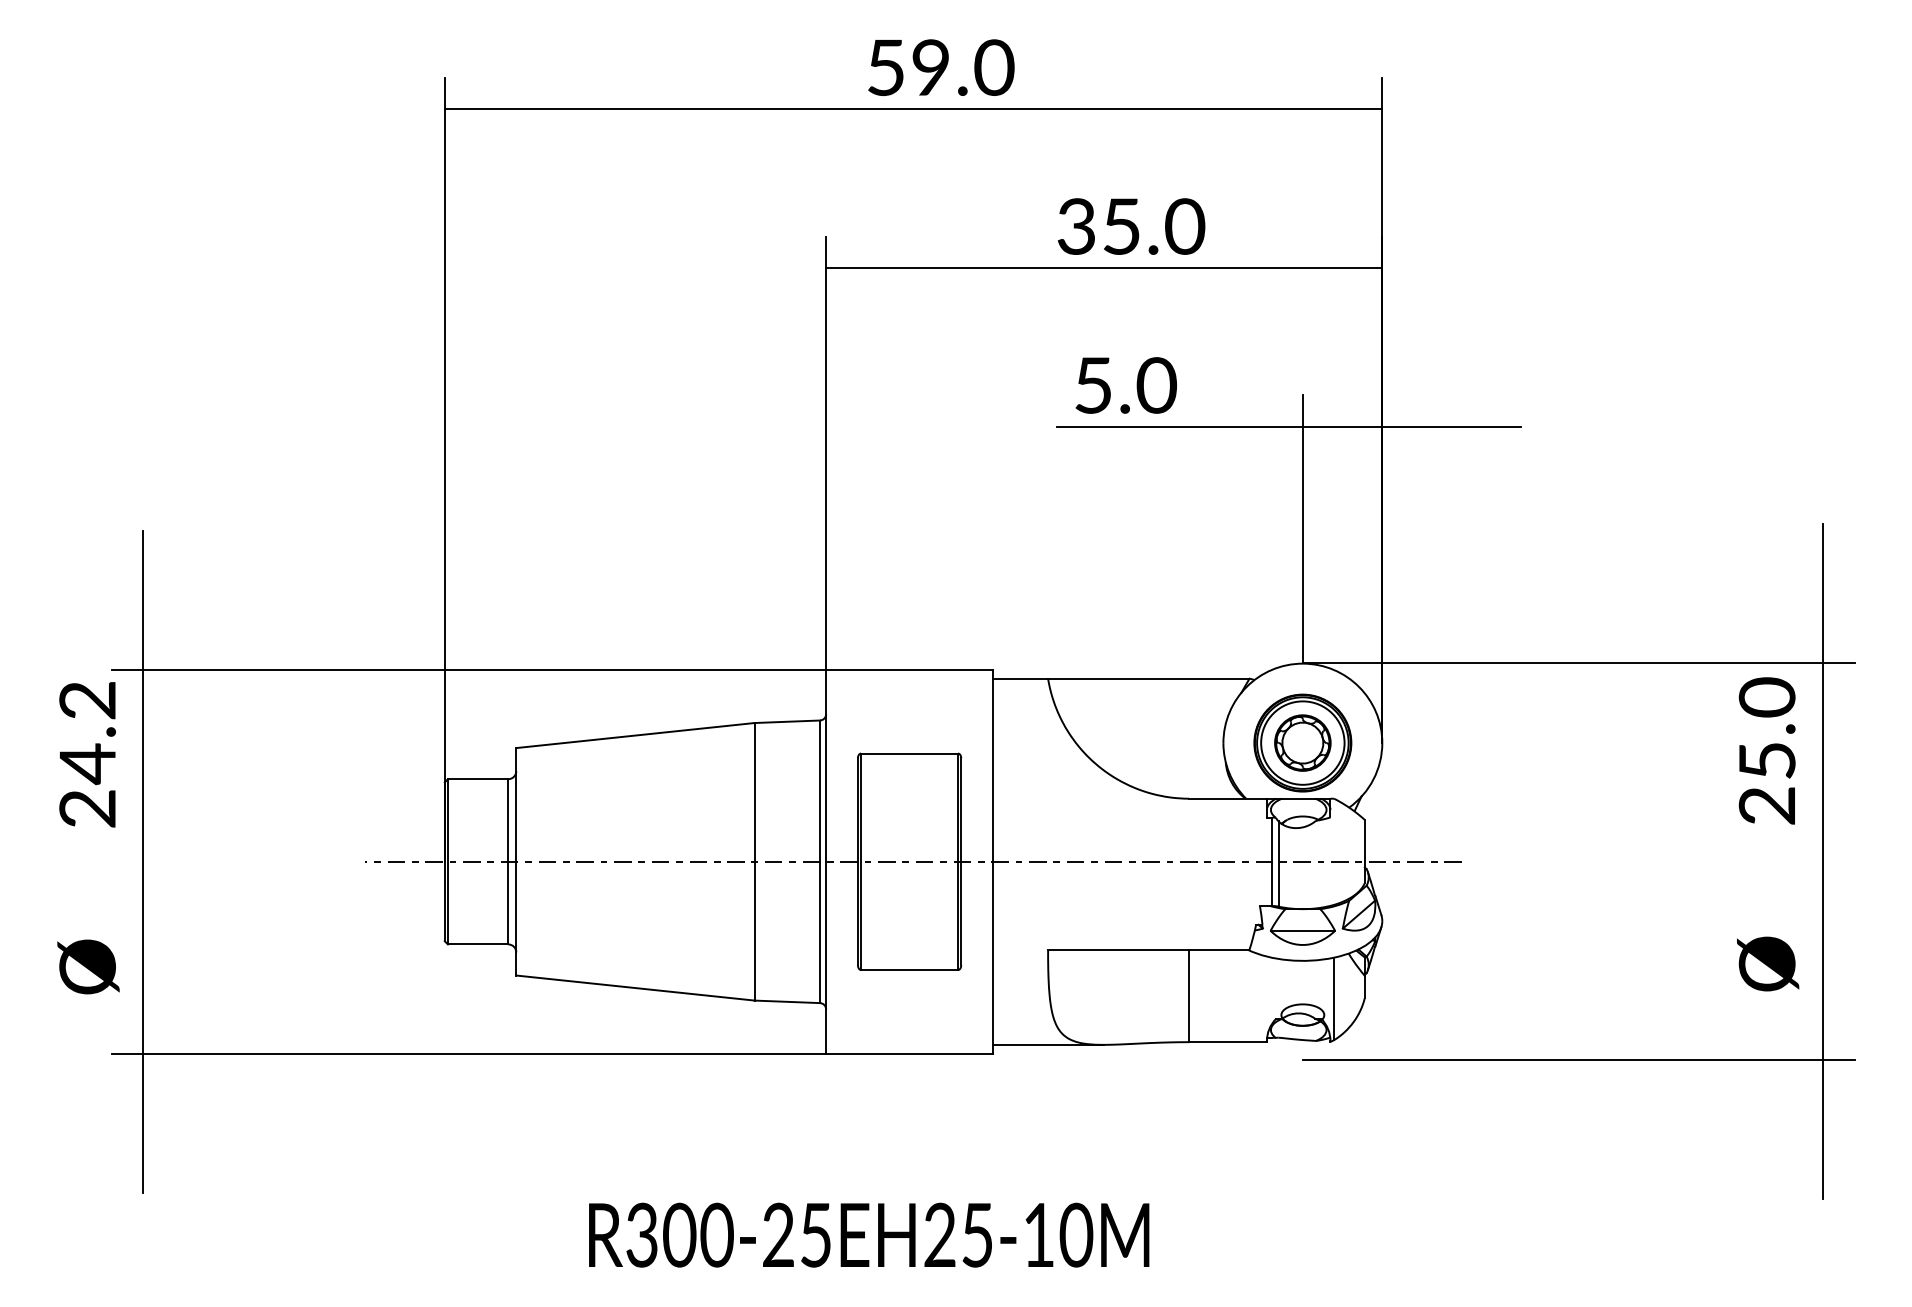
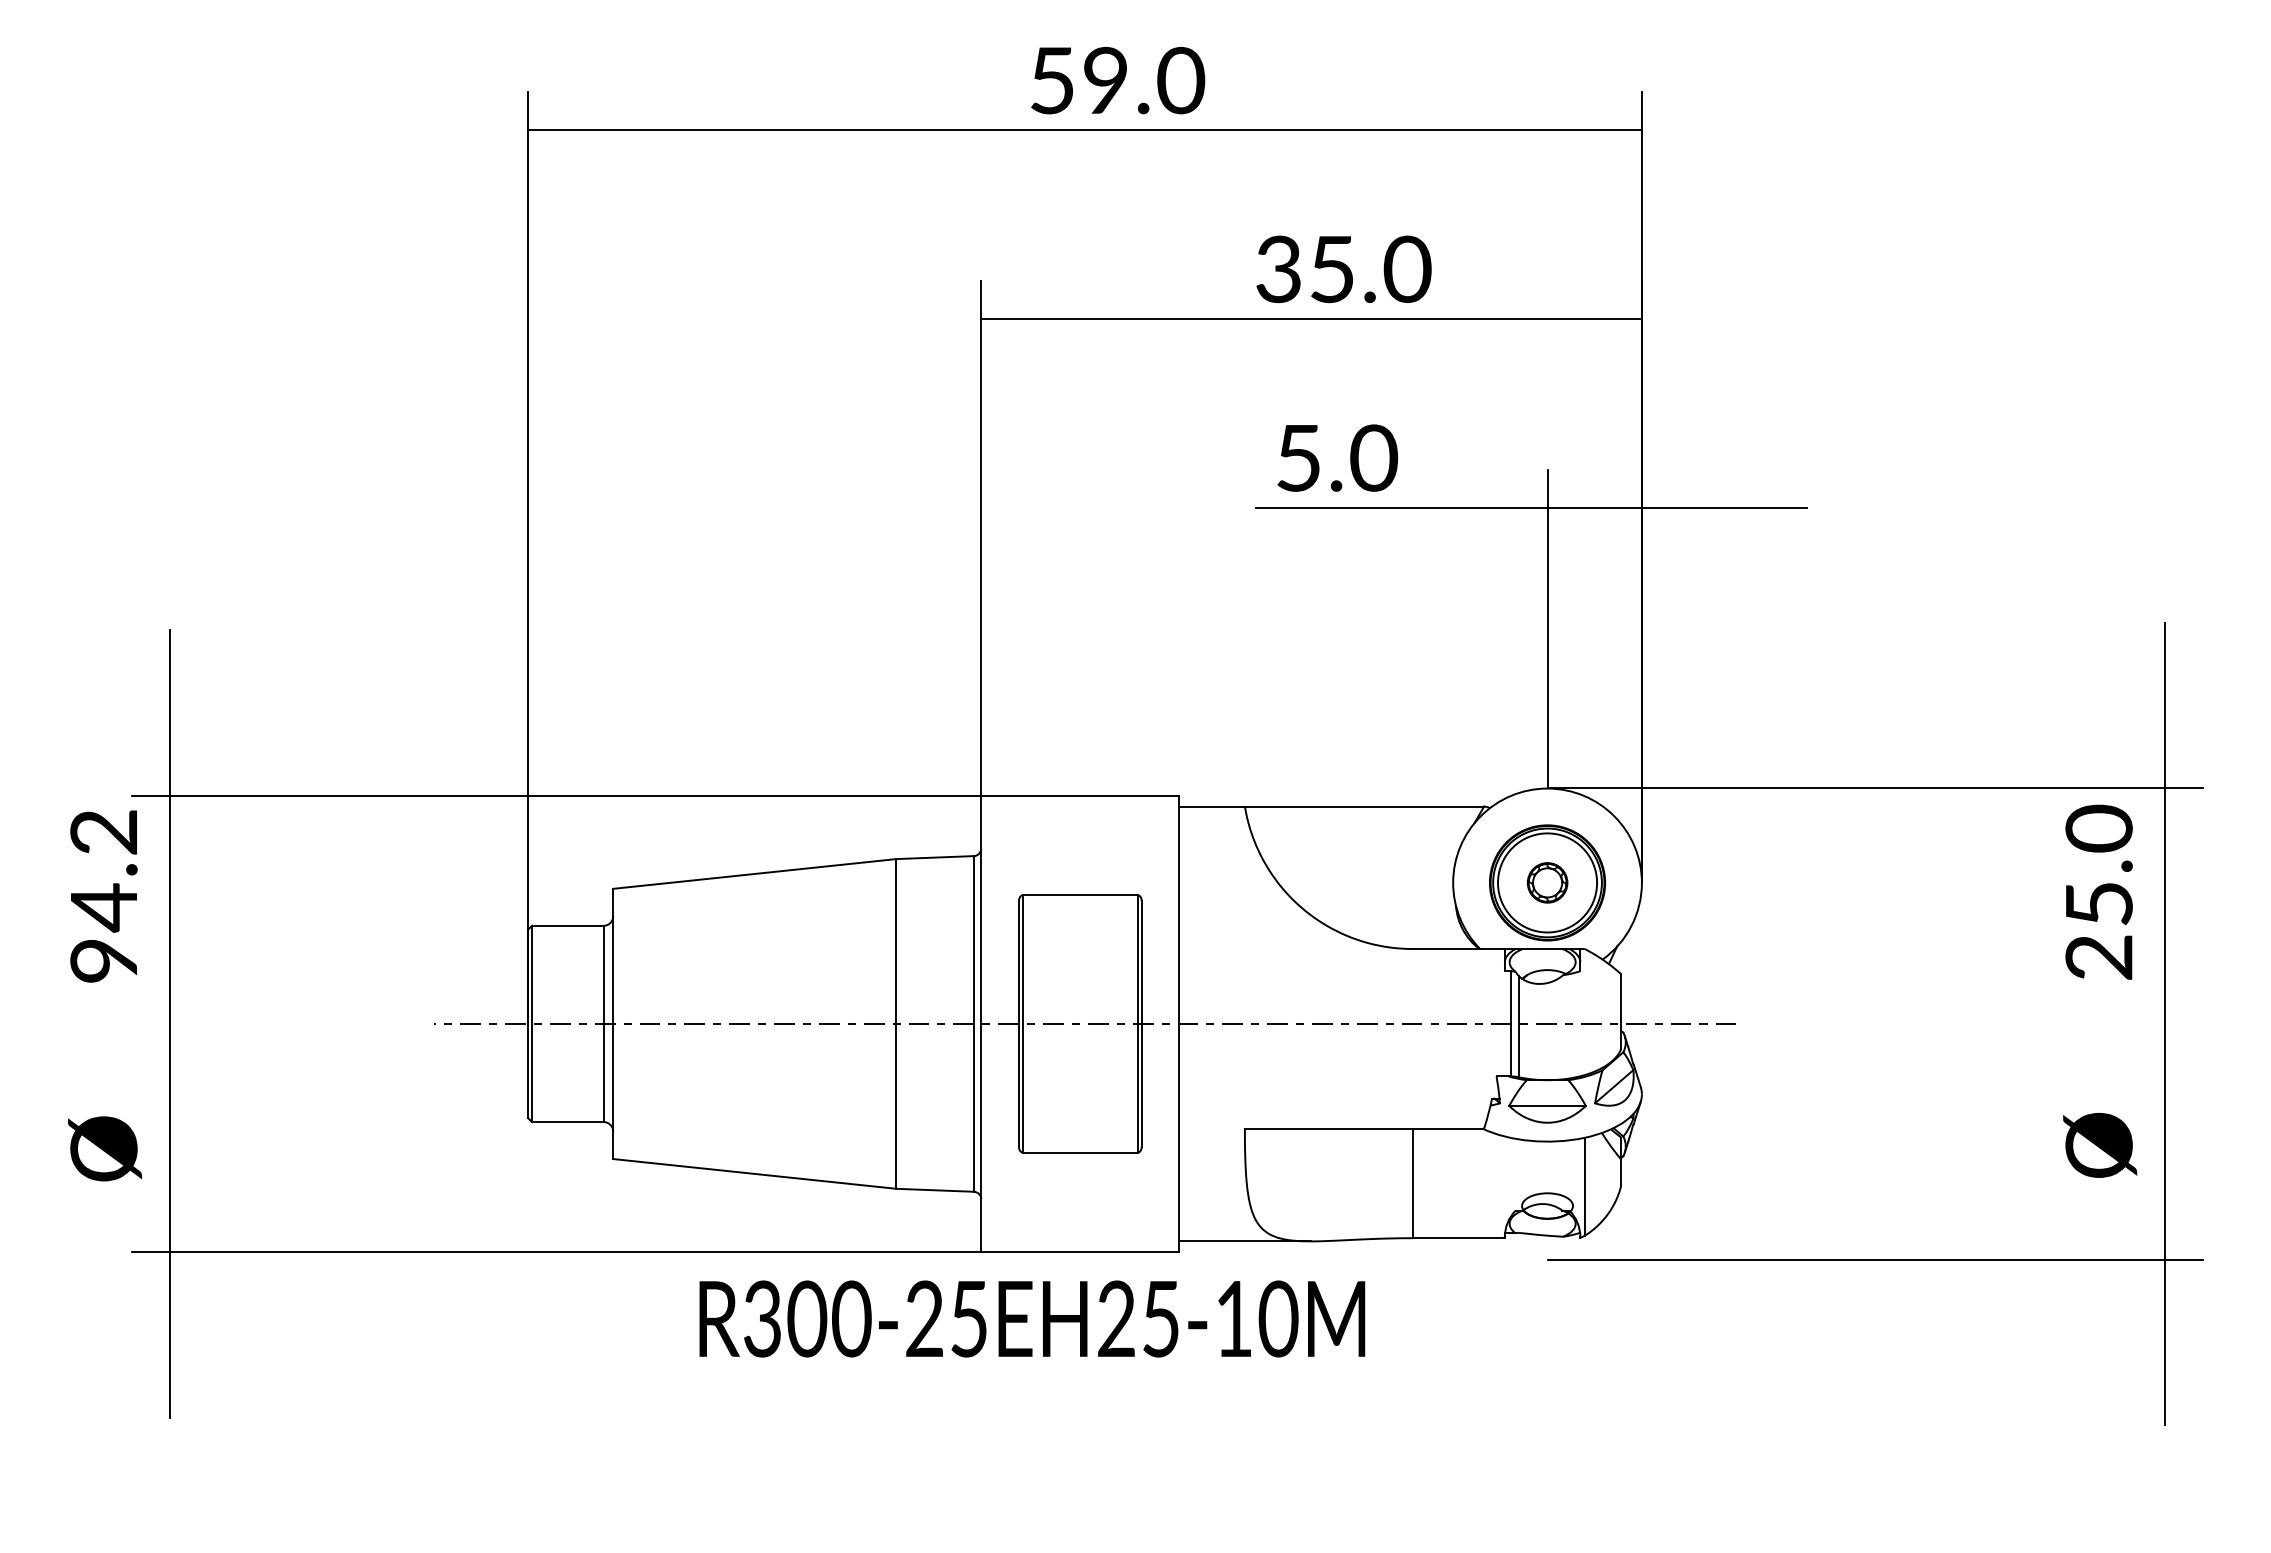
part: (1302, 742) -> (1547, 882), size x0.6
text: (87, 808) -> (103, 960), 24.2 -> 94.2
text: (869, 1234) -> (1032, 1318), moved

